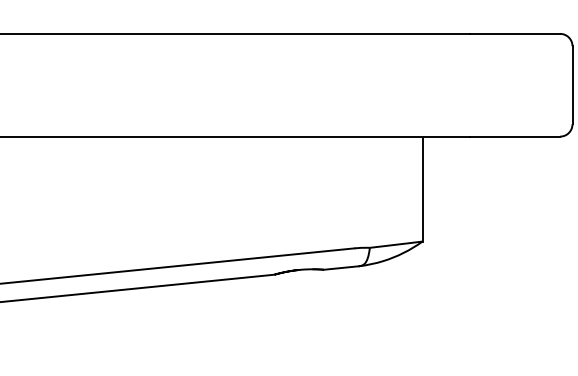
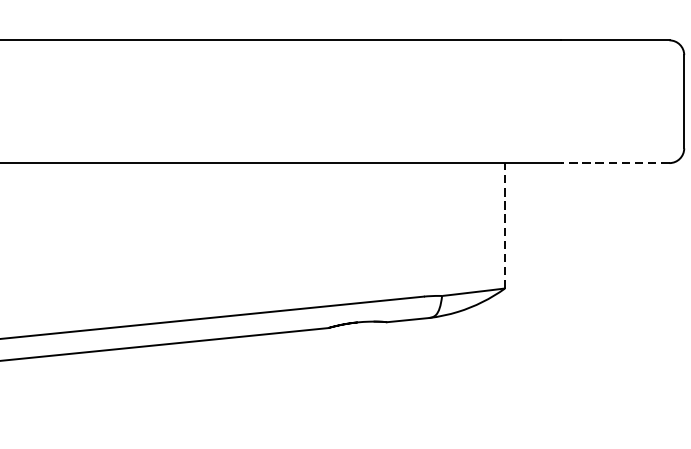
line: (514, 136) -> (614, 162), solid -> dashed
line: (422, 188) -> (505, 225), solid -> dashed

